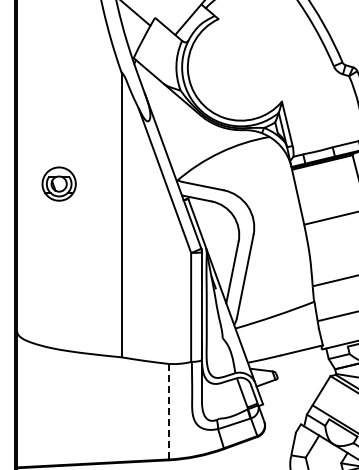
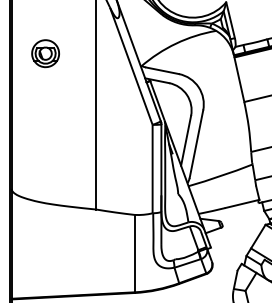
part: (58, 183) -> (45, 53), moved
line: (169, 411) -> (135, 253), dashed -> solid

